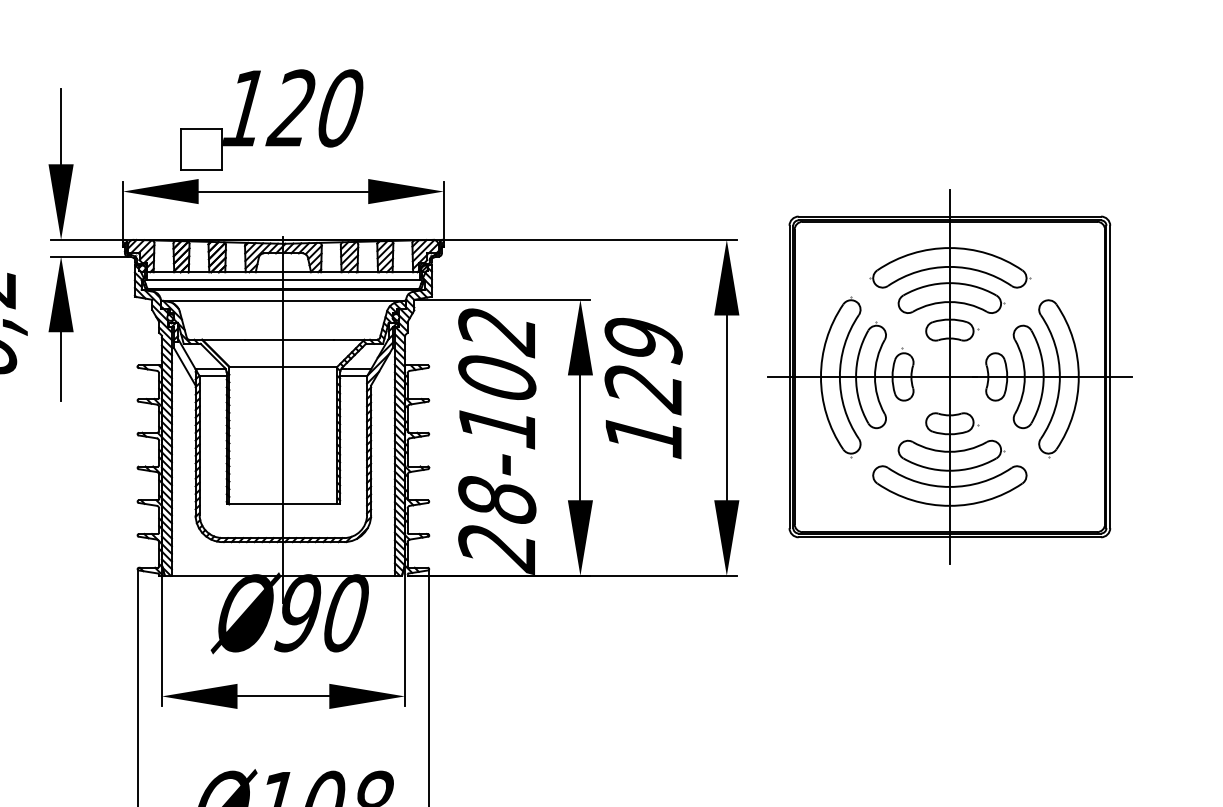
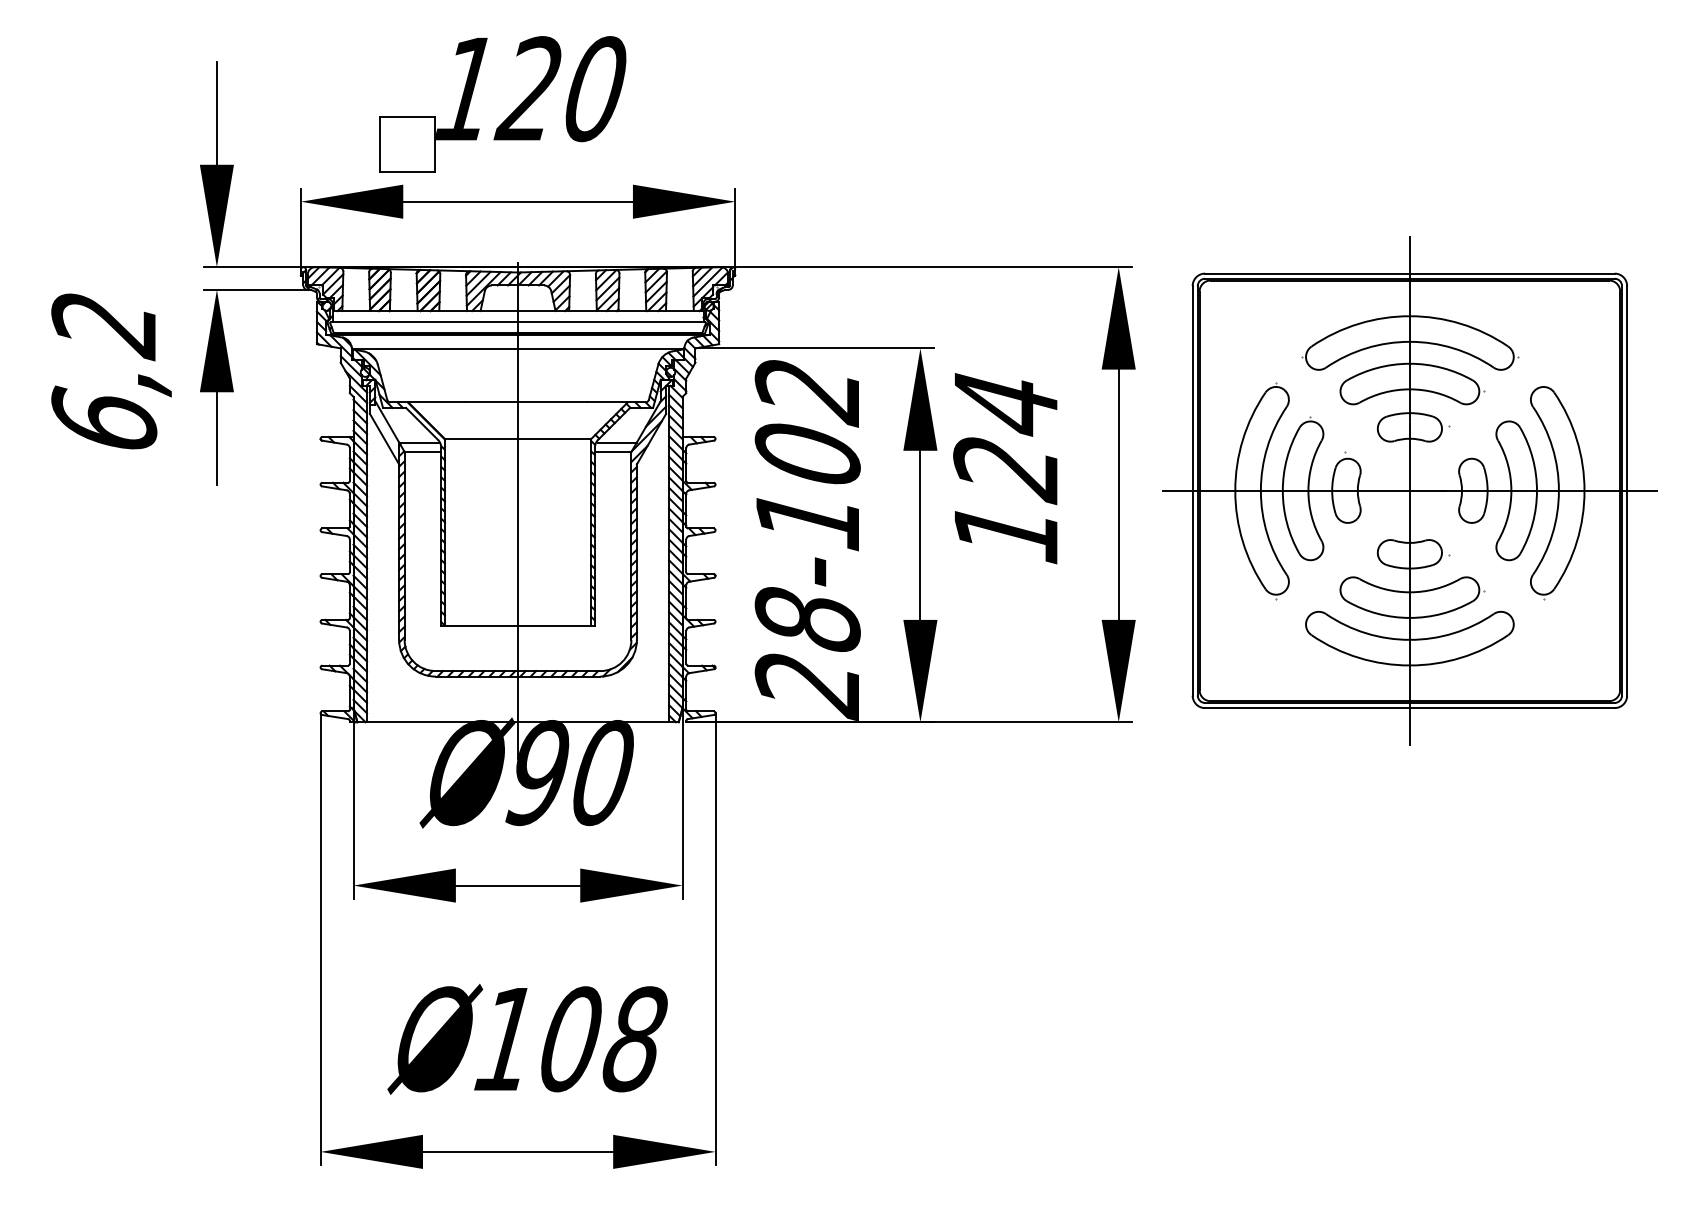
text: (643, 341) -> (1006, 404), 129 -> 124
part: (949, 376) -> (1409, 490), moved

